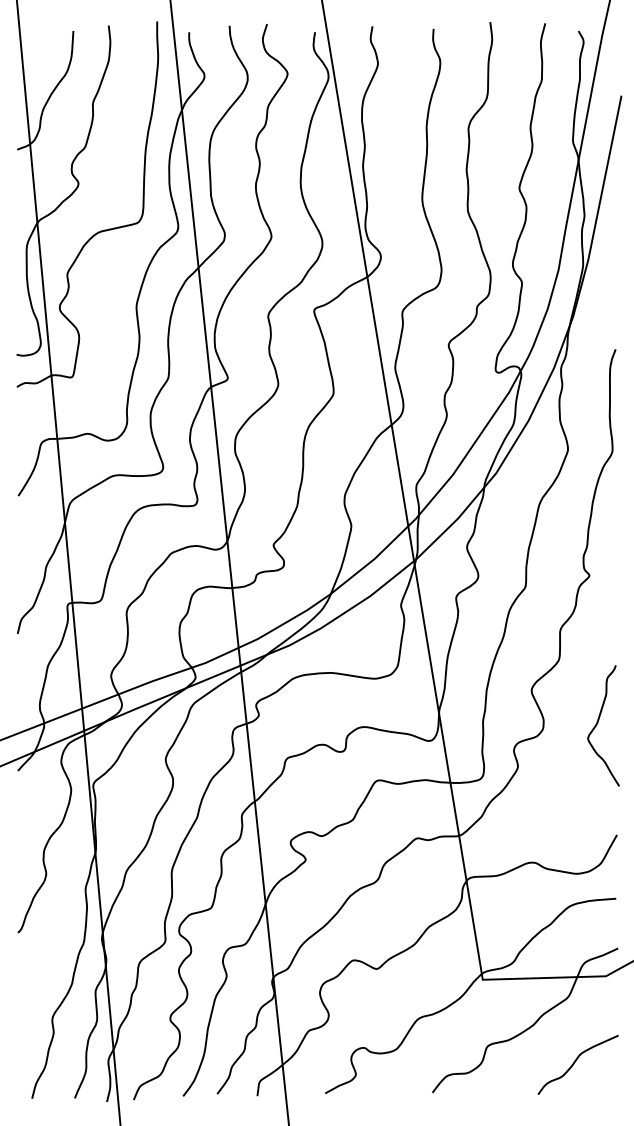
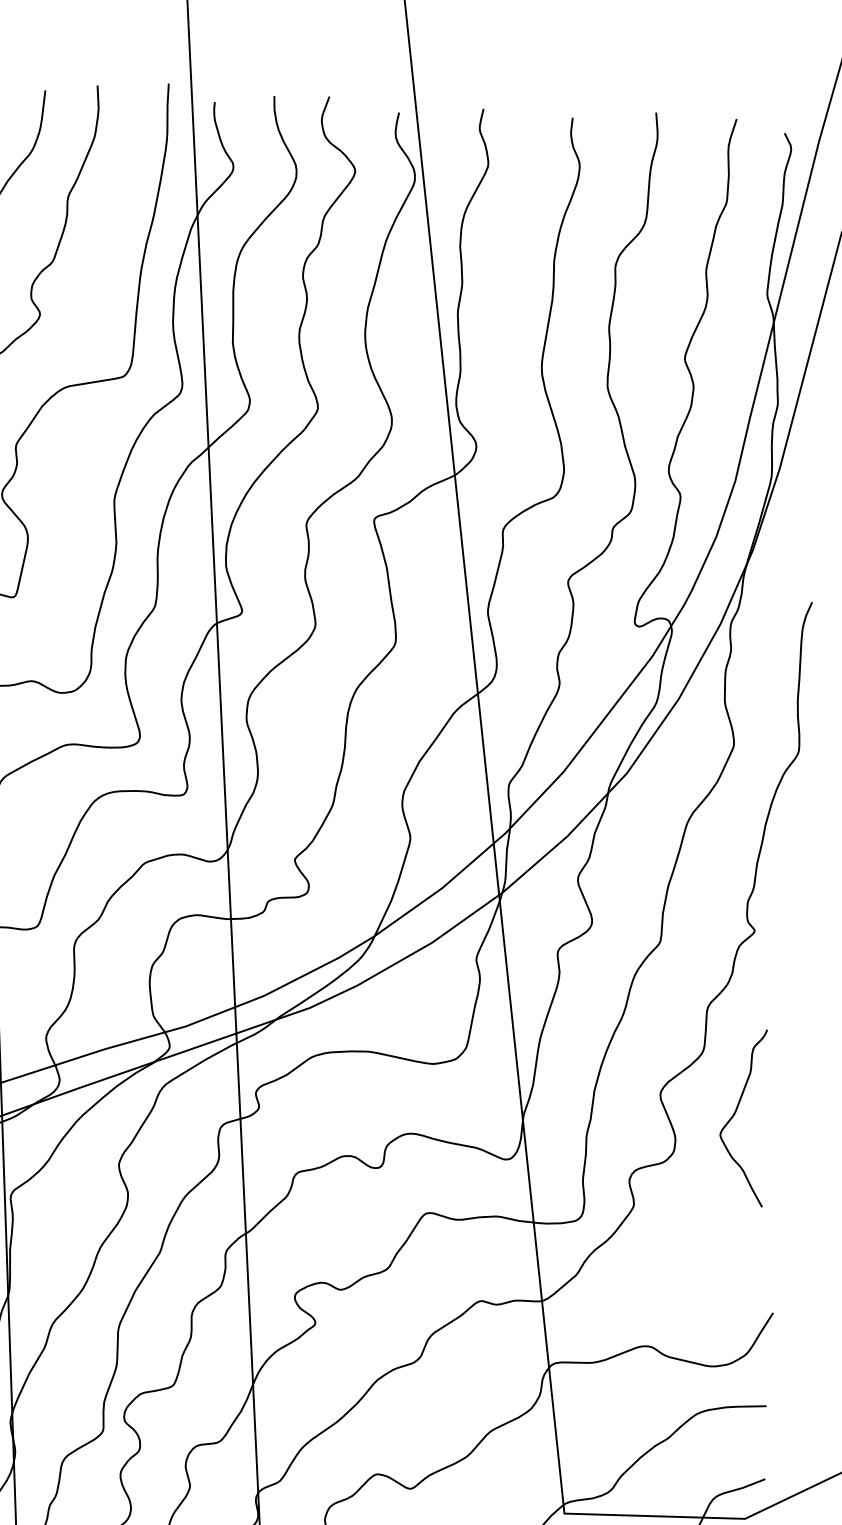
curve: (598, 722) -> (736, 1111), moved

